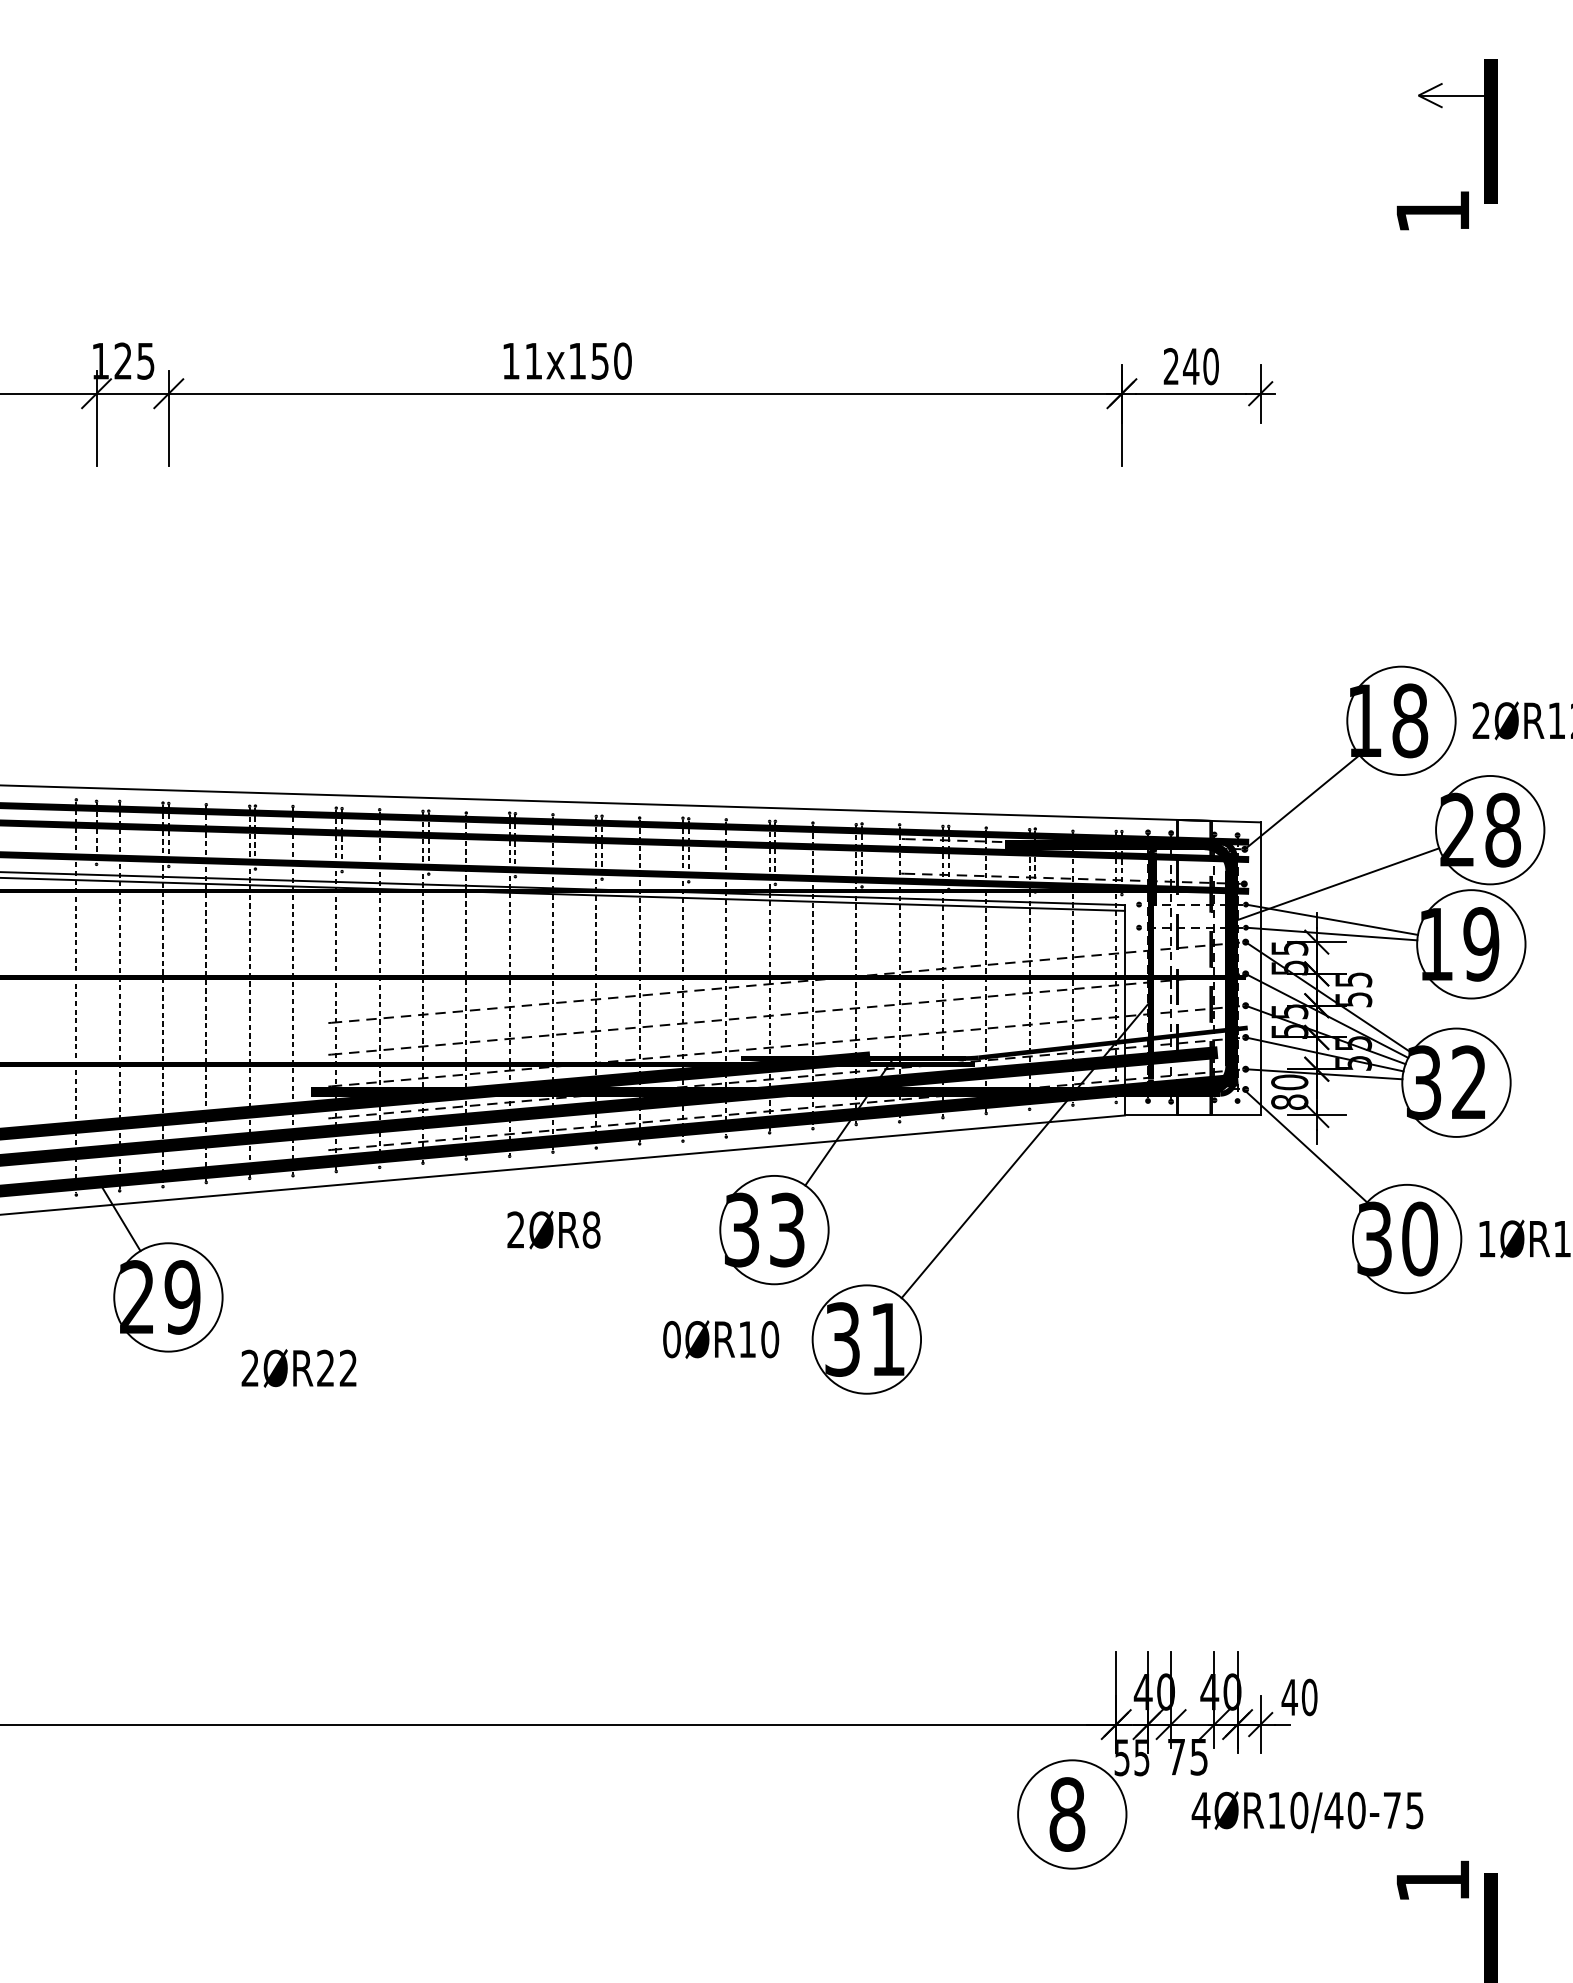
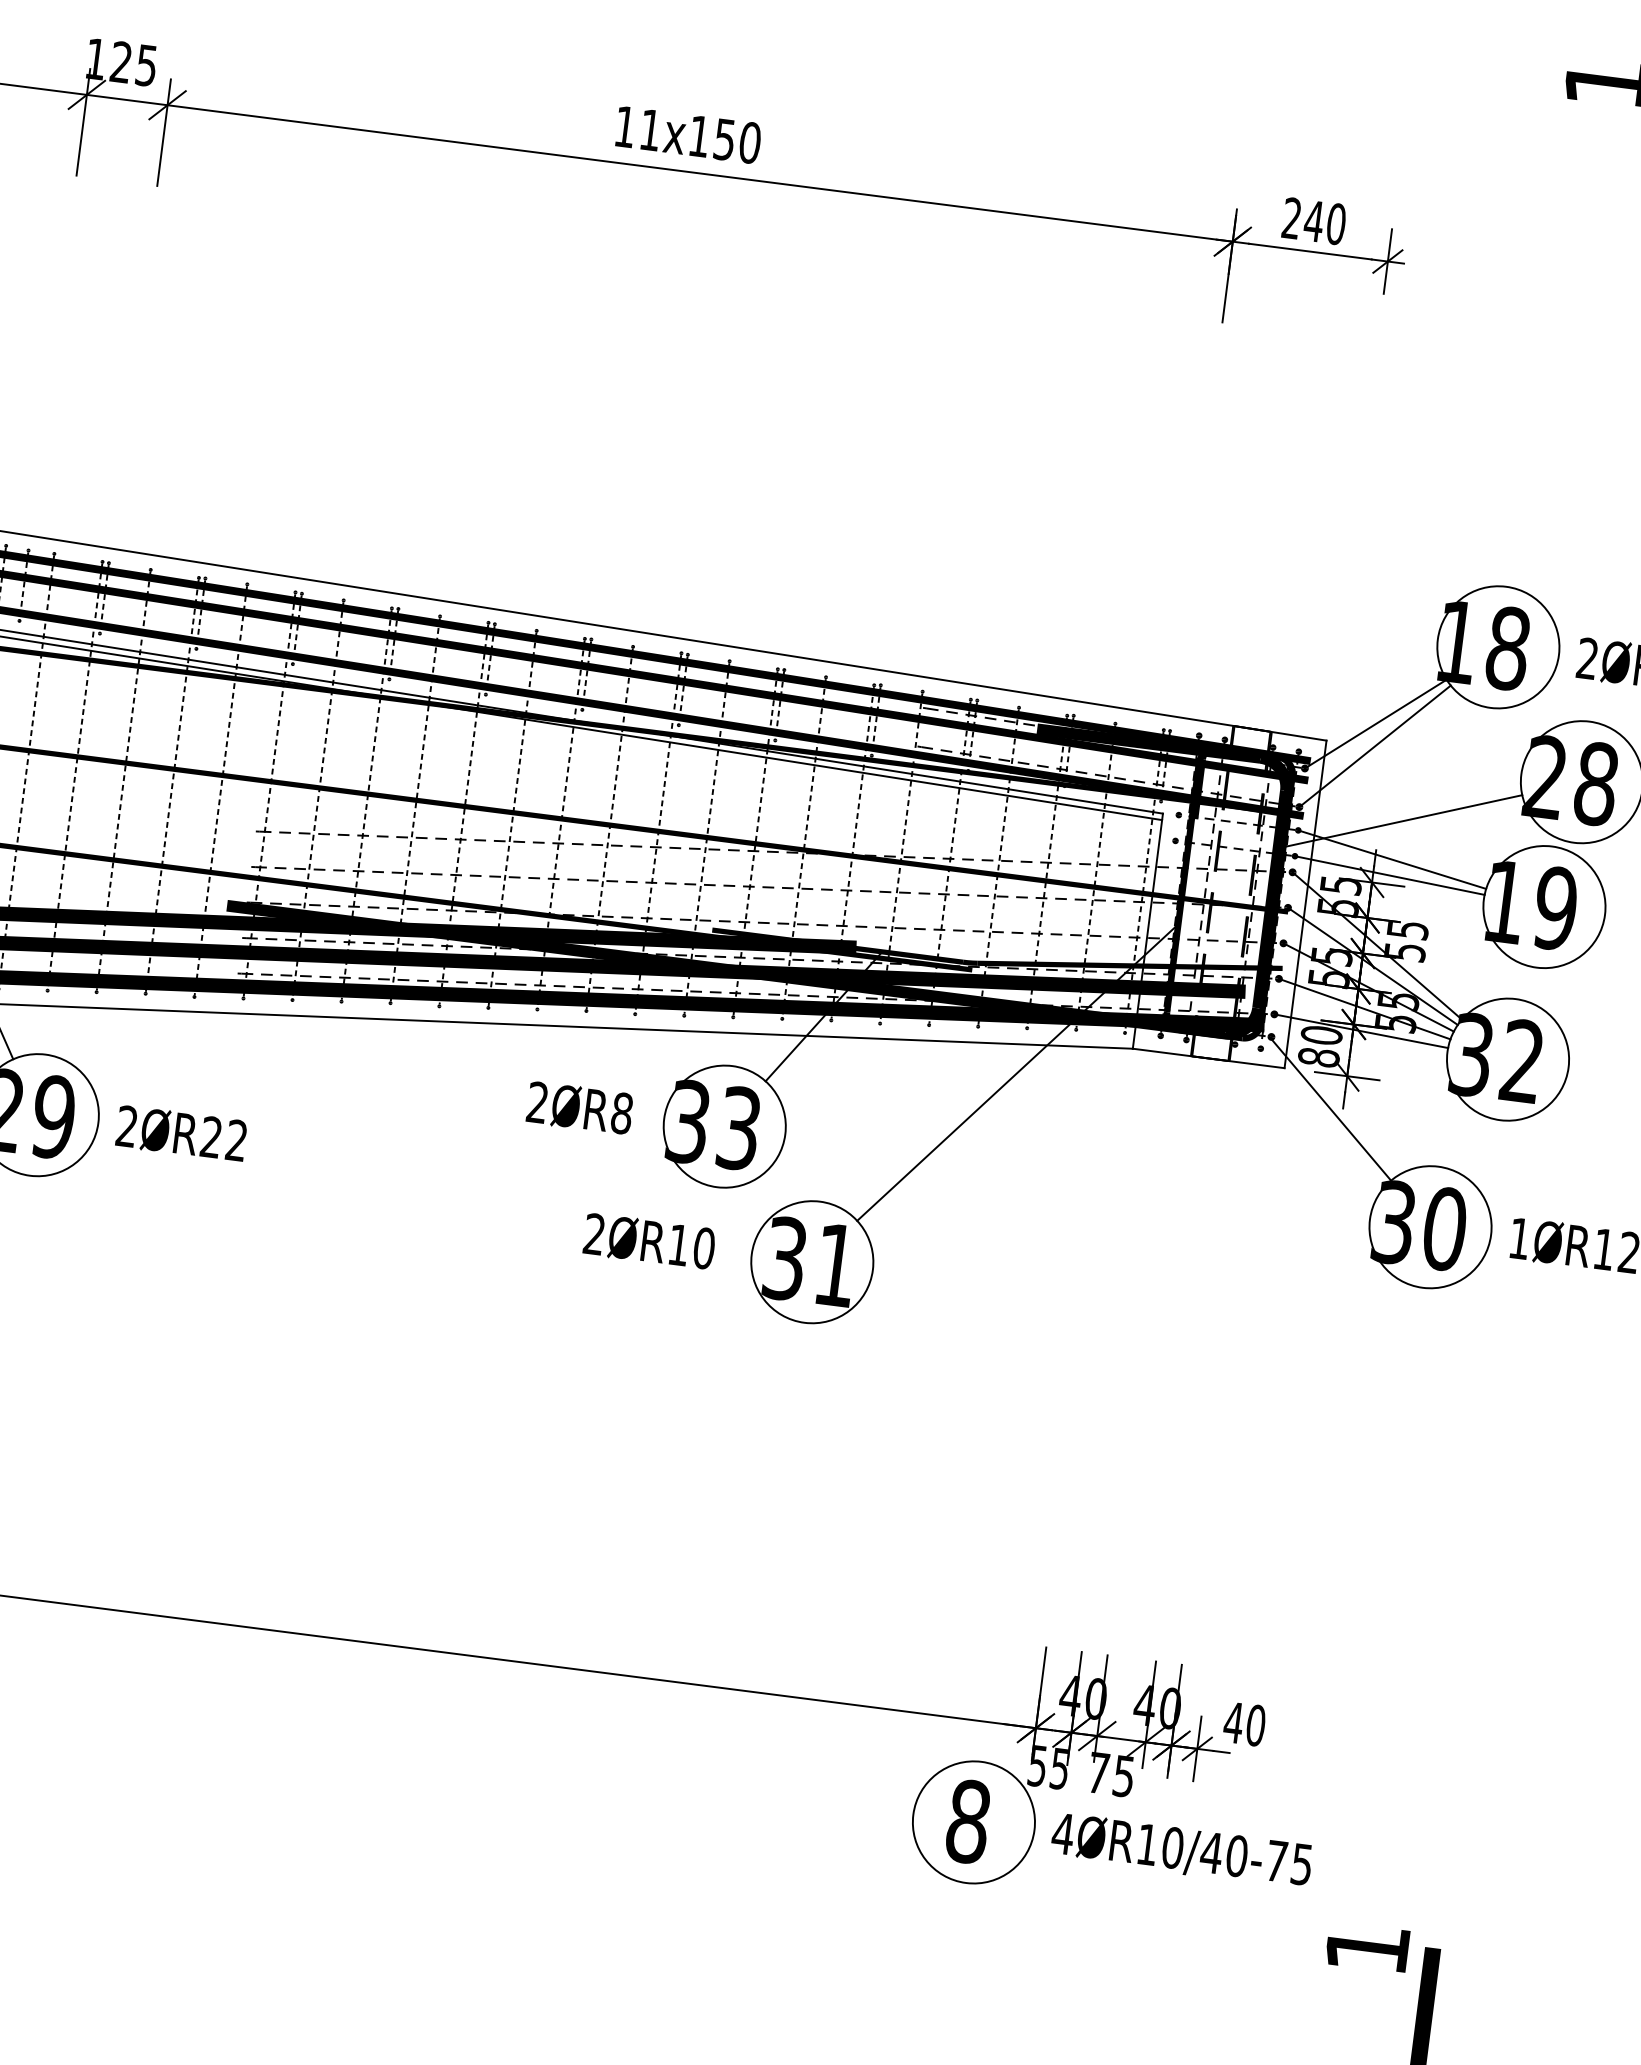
text: (567, 360) -> (688, 134), moved
line: (1303, 821) -> (1374, 745), added
text: (553, 1229) -> (579, 1107), moved
text: (671, 1339) -> (594, 1234), 0ØR10 -> 2ØR10
text: (298, 1368) -> (180, 1133), moved
text: (1307, 1812) -> (1181, 1851), moved

